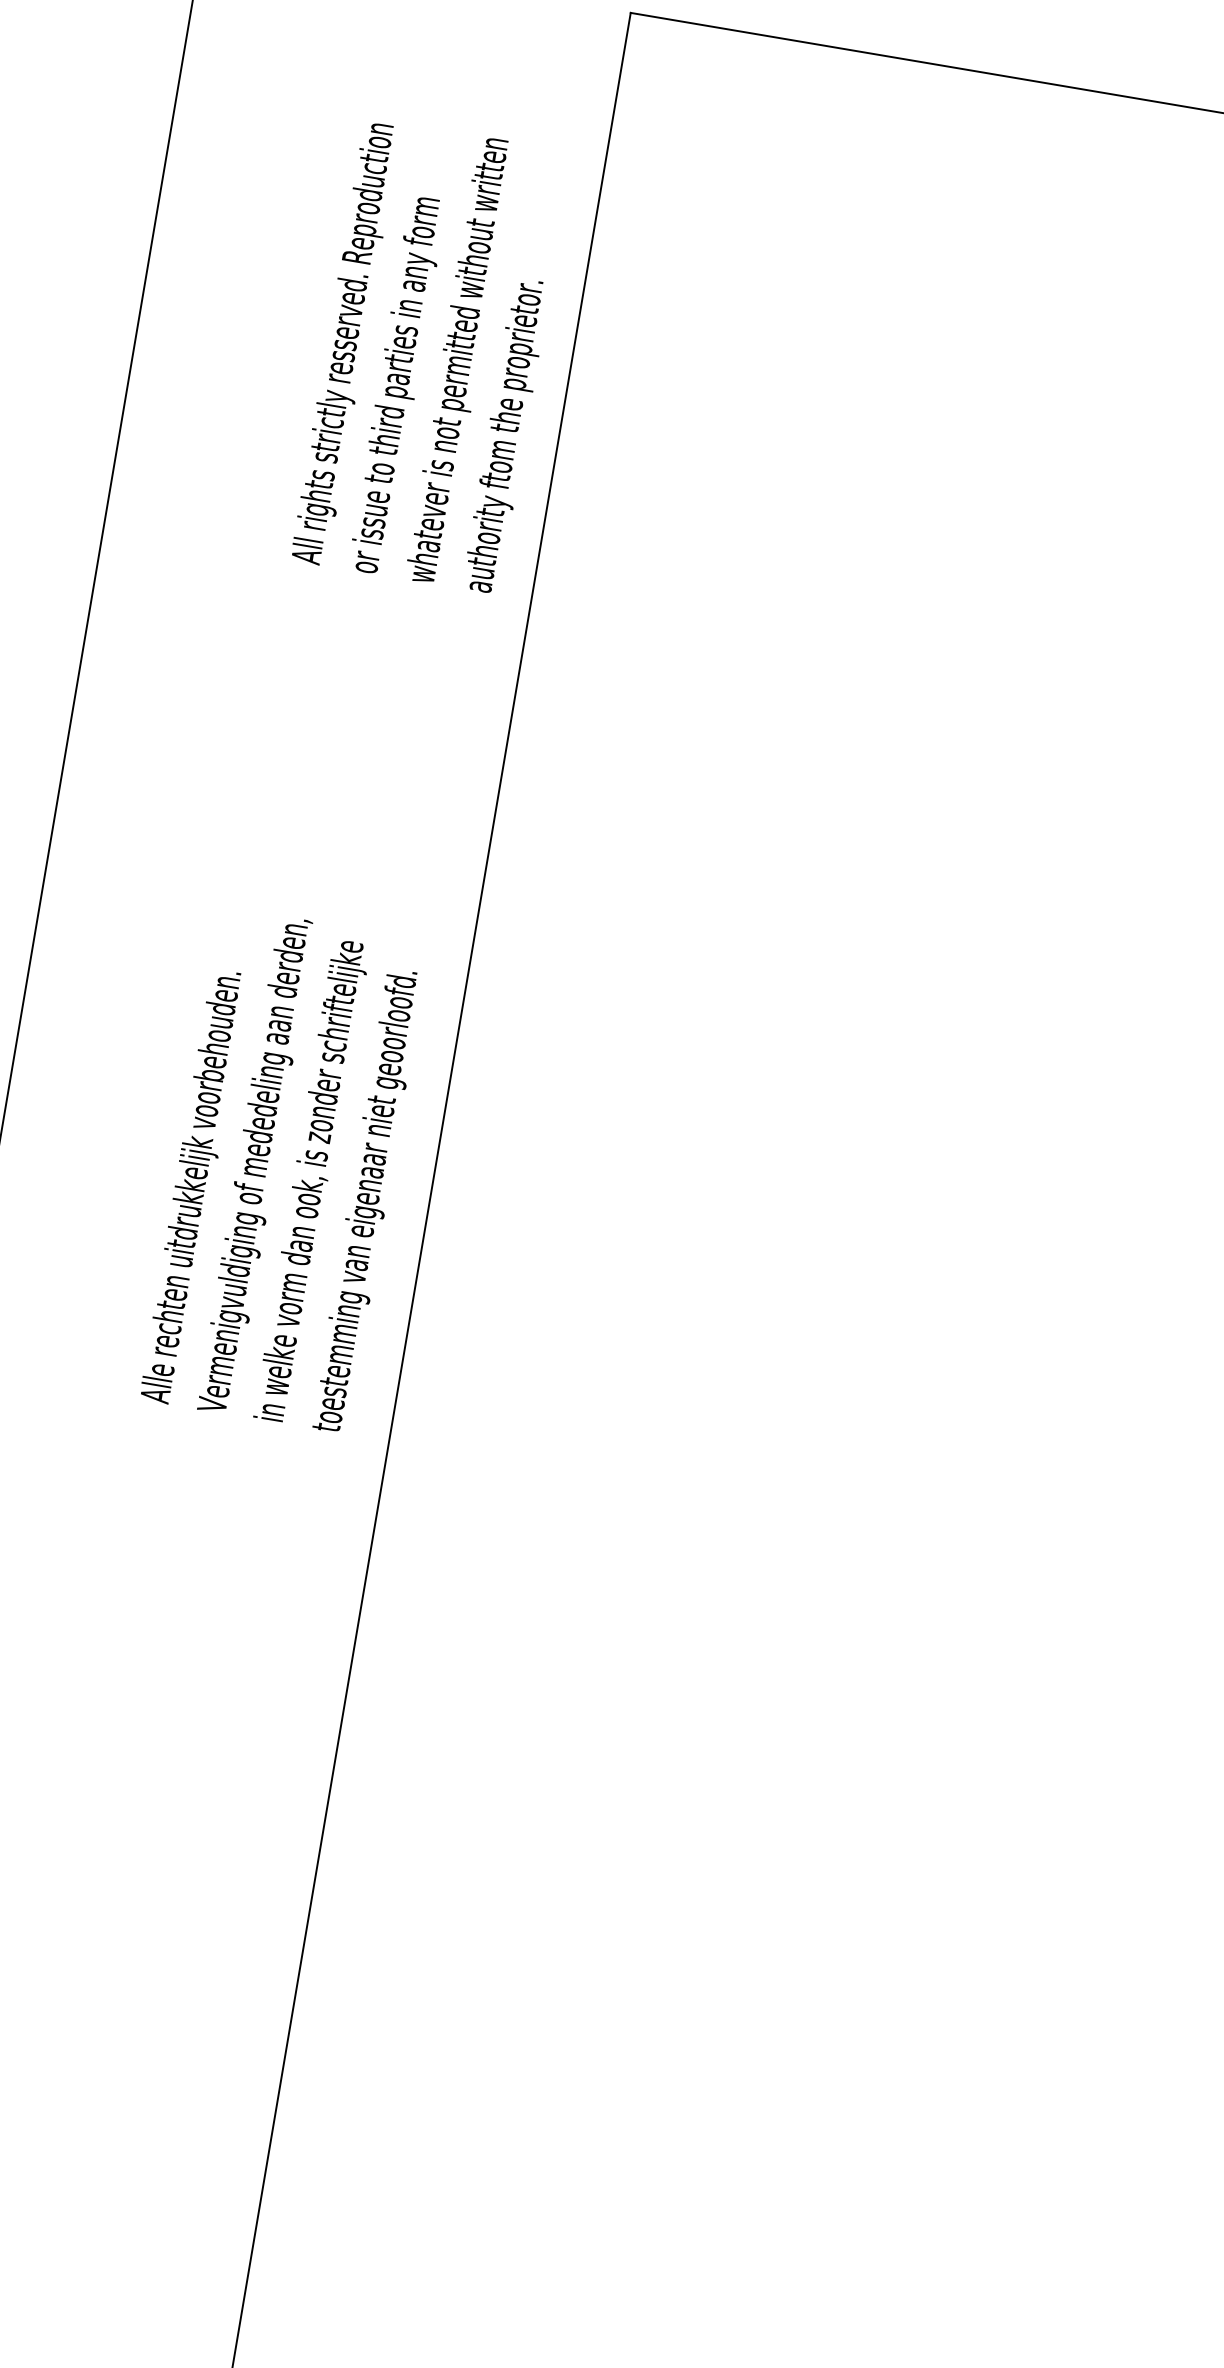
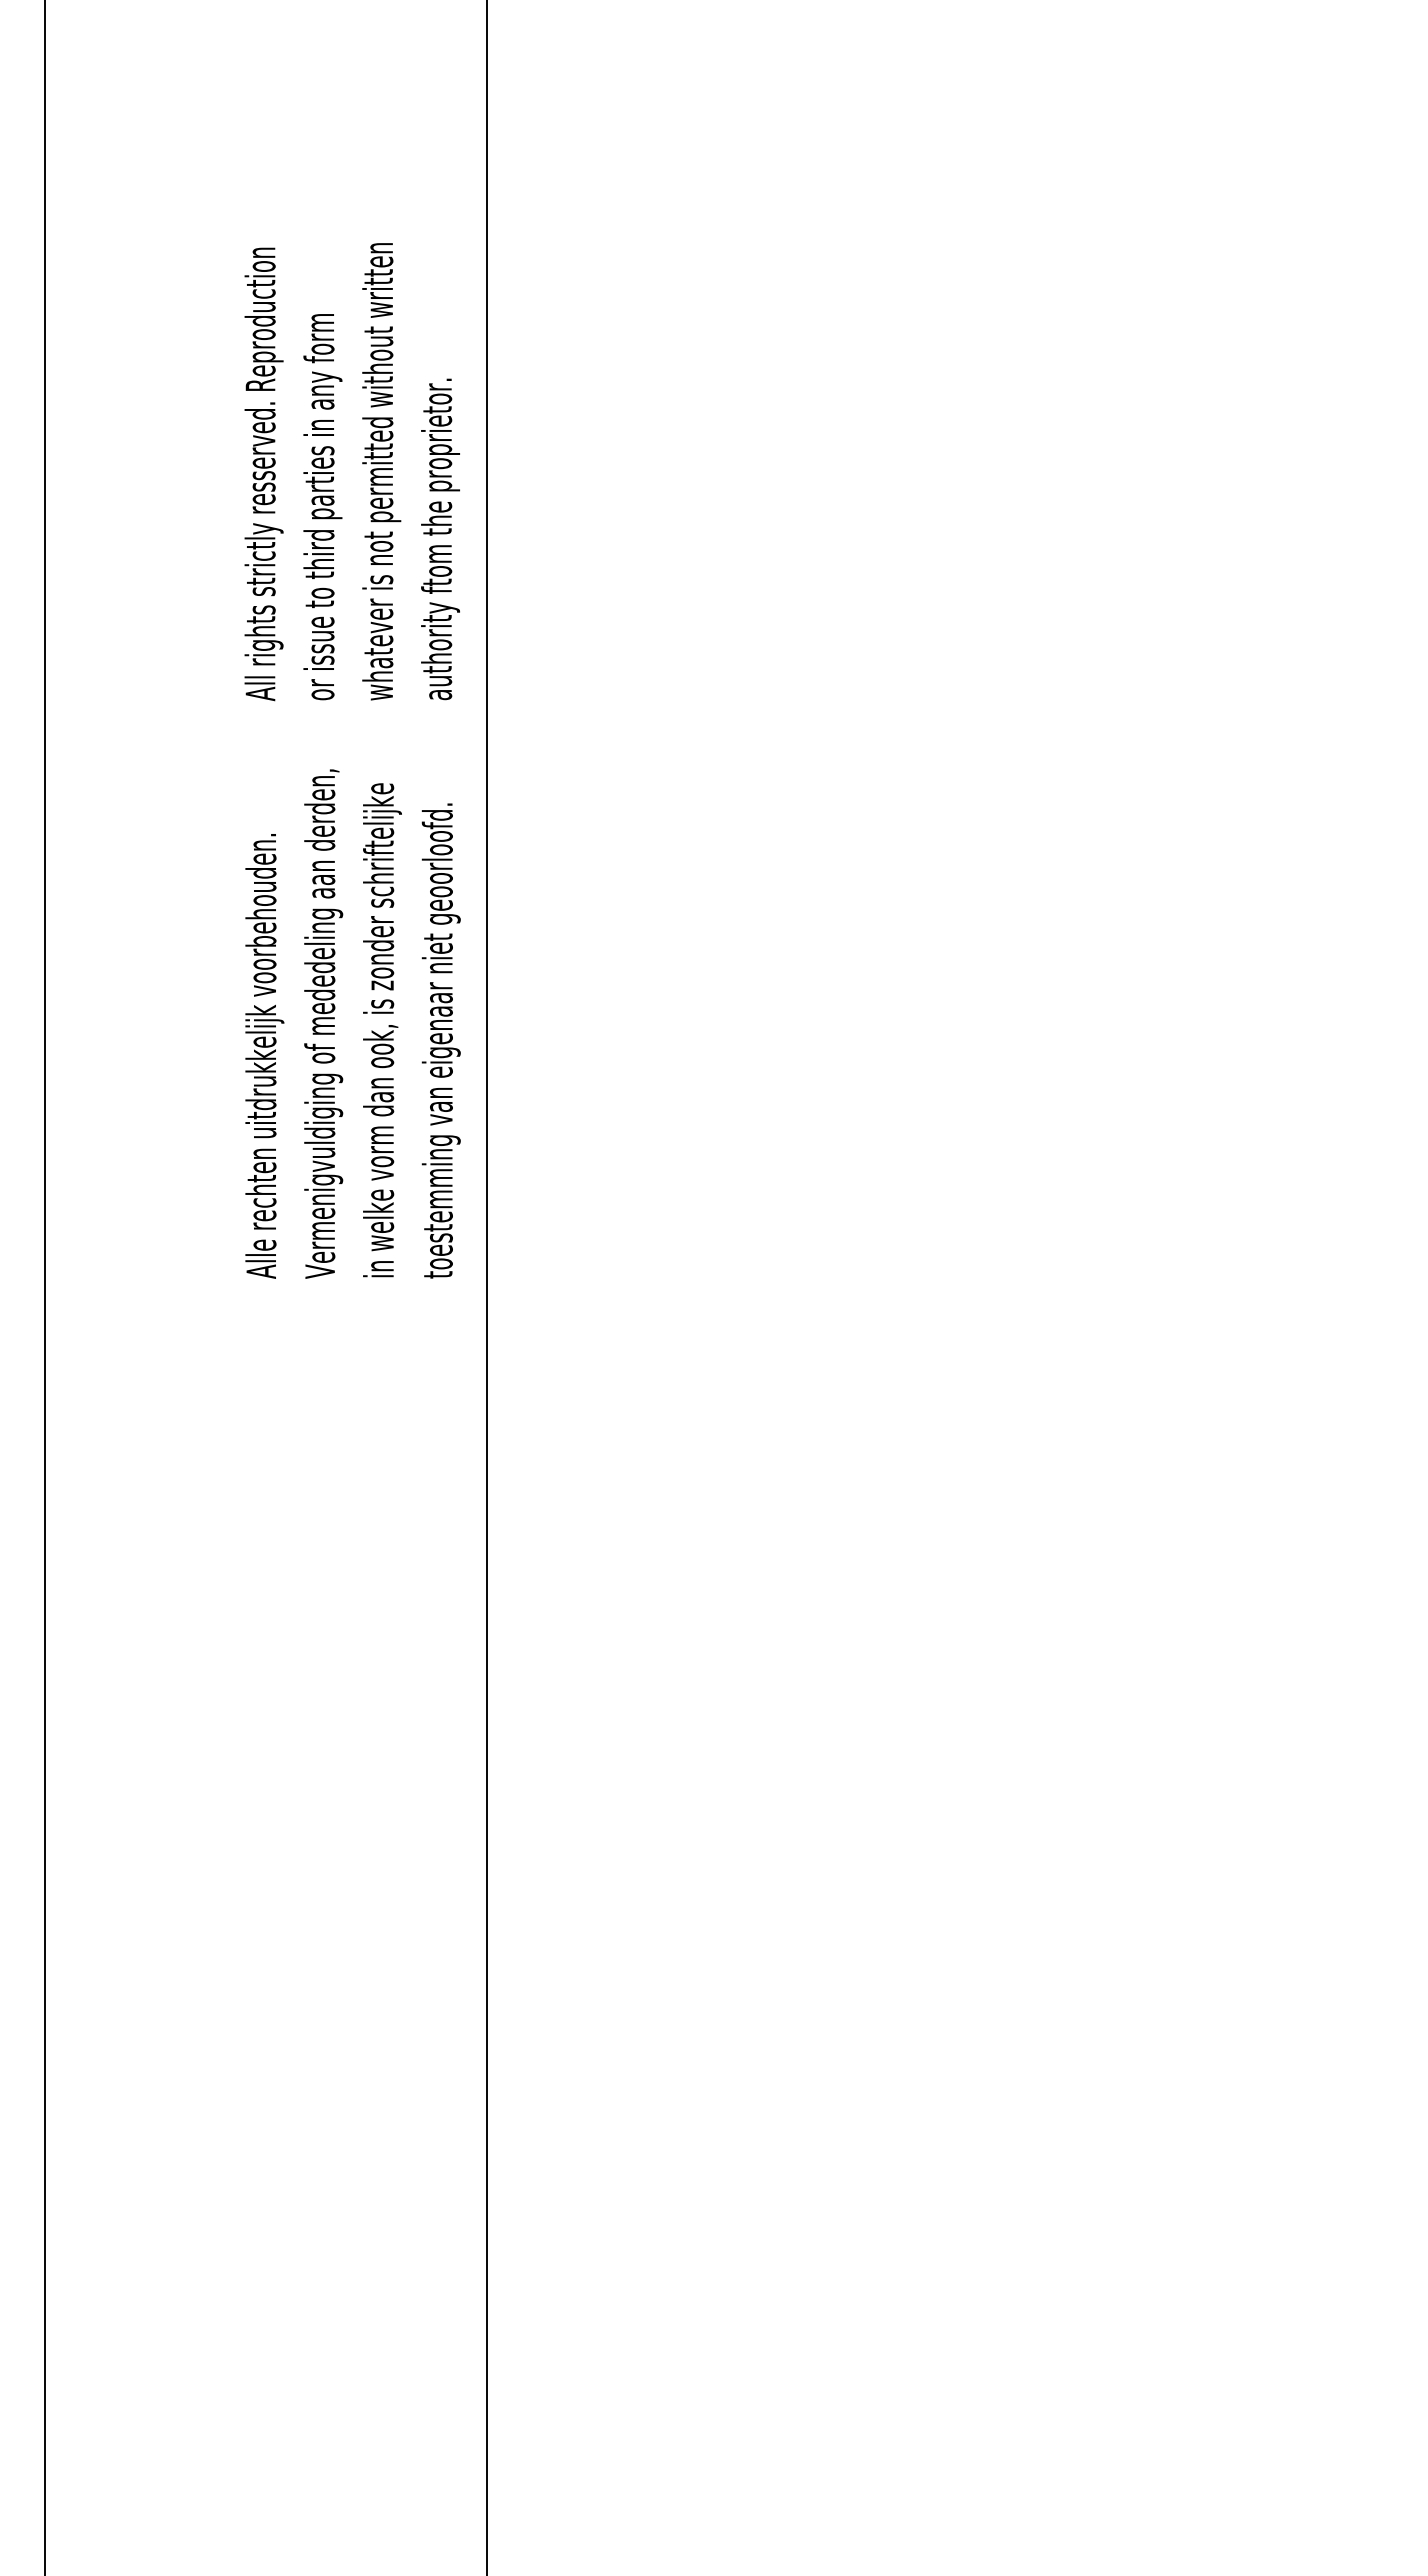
text: (430, 356) -> (351, 472), moved
text: (284, 1169) -> (352, 1023), moved

